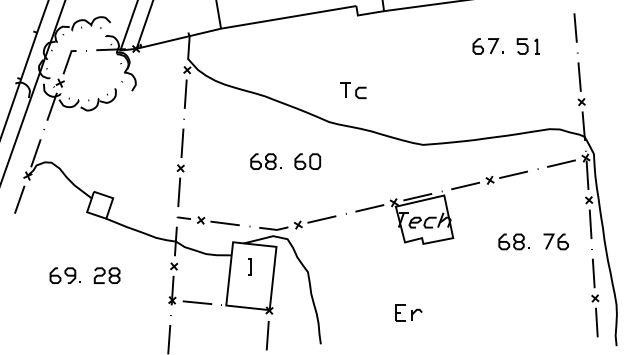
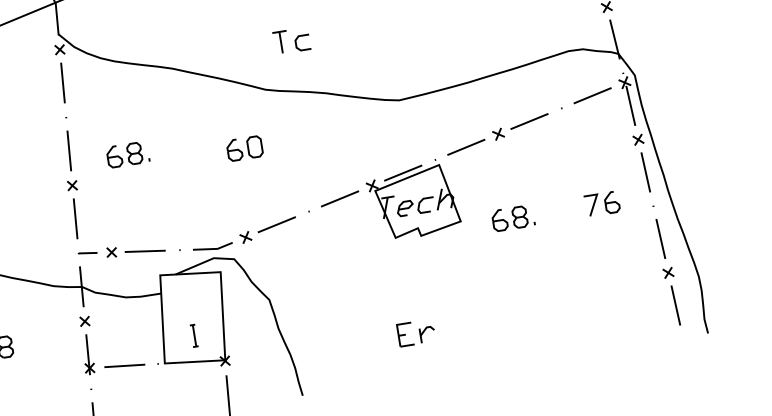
part: (265, 161) -> (127, 154), moved
part: (513, 241) -> (512, 217), moved
line: (250, 266) -> (194, 334), moved

